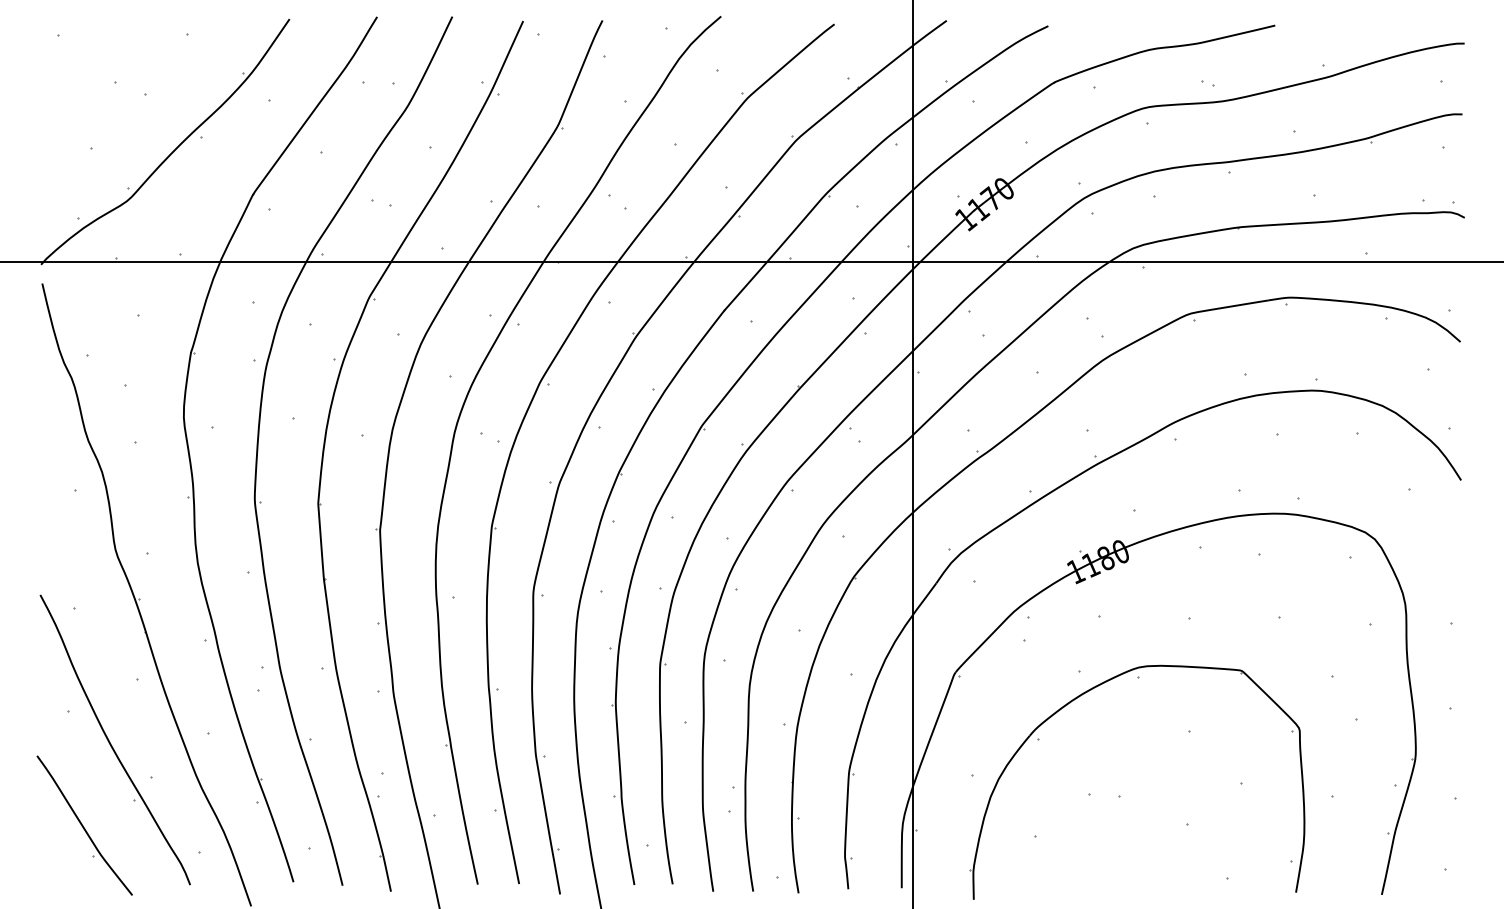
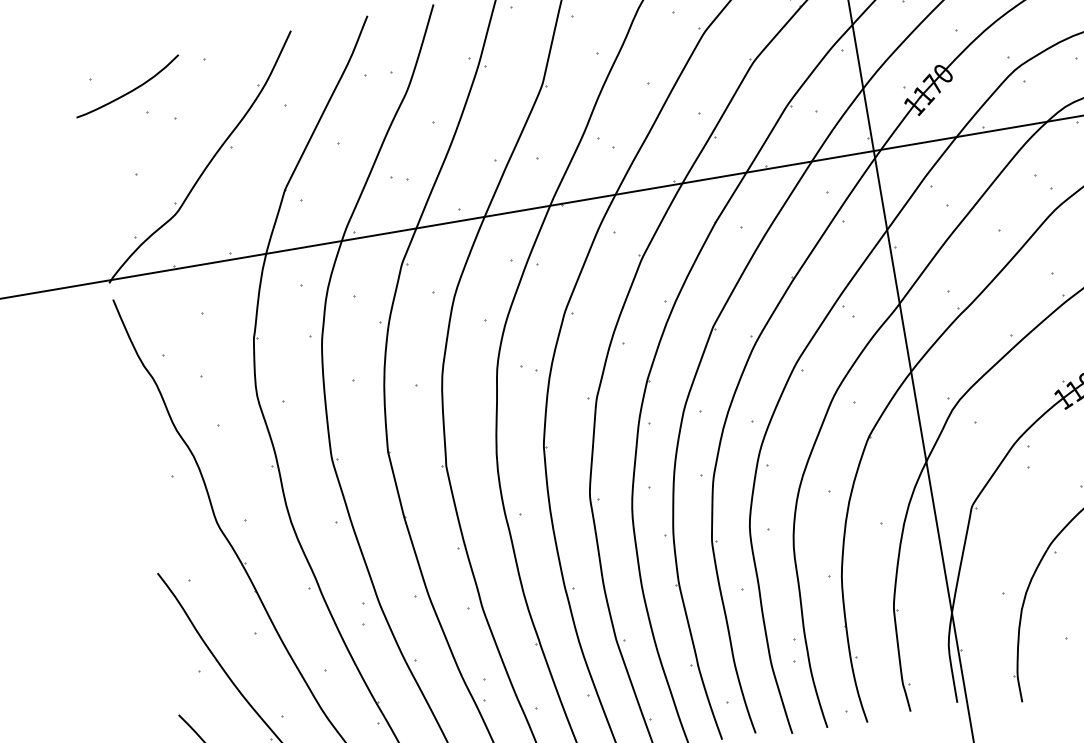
curve: (100, 55) -> (130, 90), added

